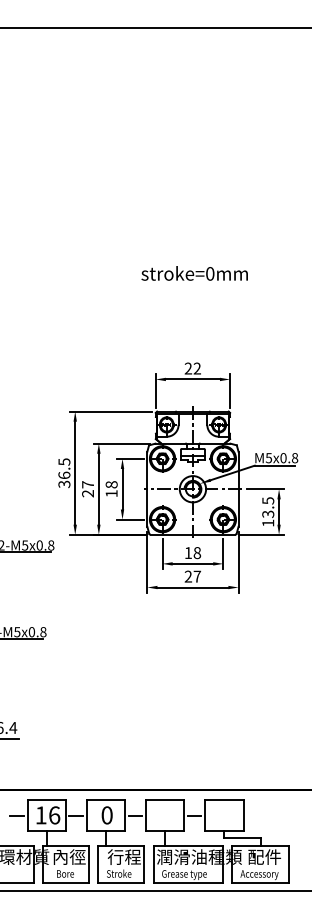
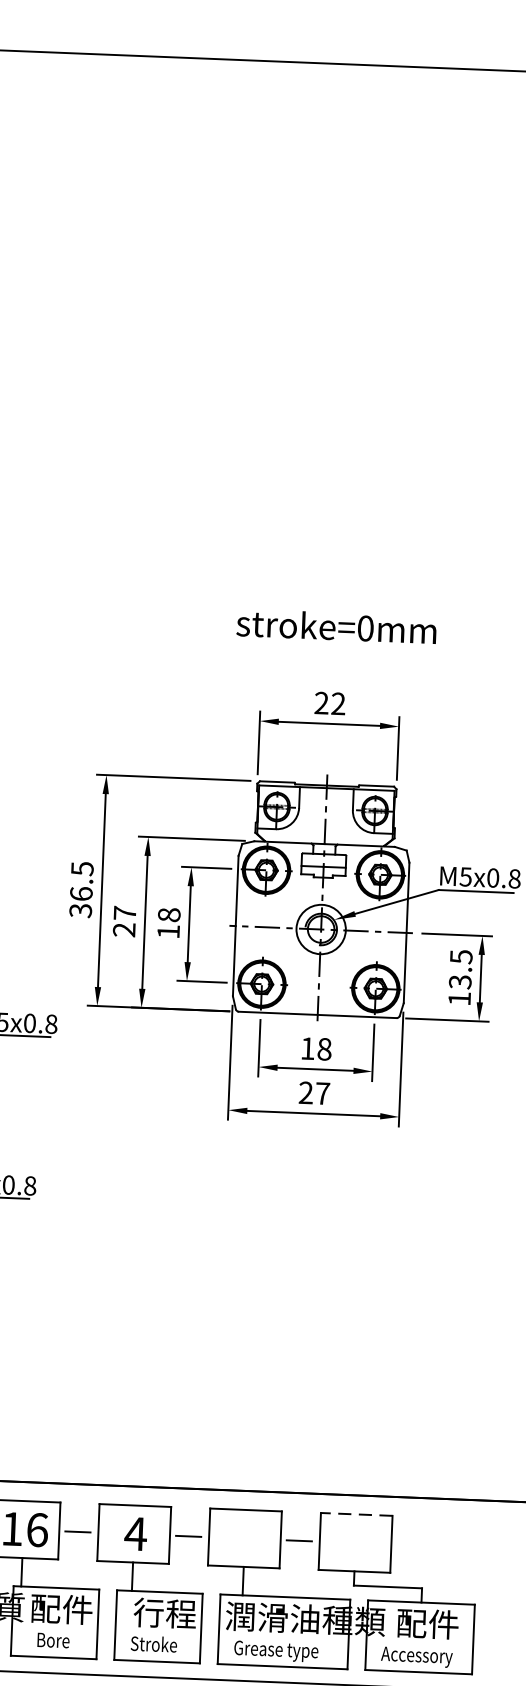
text: (194, 273) -> (336, 626), moved
line: (223, 800) -> (354, 1514), solid -> dashed
text: (107, 815) -> (136, 1534), 0 -> 4
text: (69, 856) -> (62, 1608), 內徑 -> 配件

